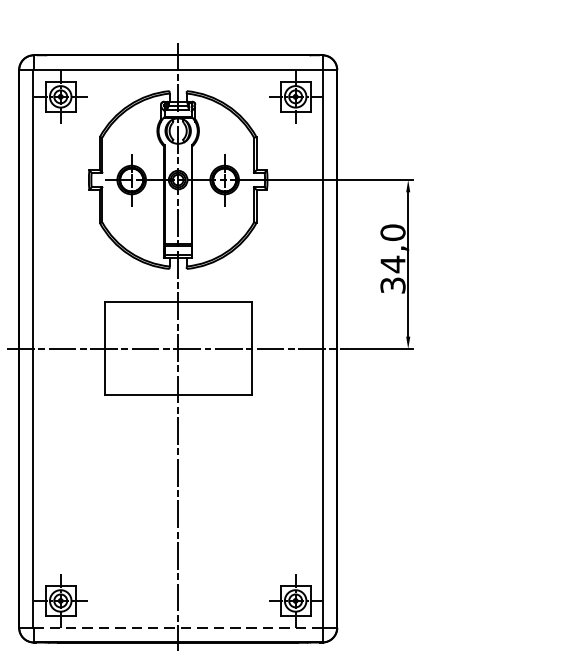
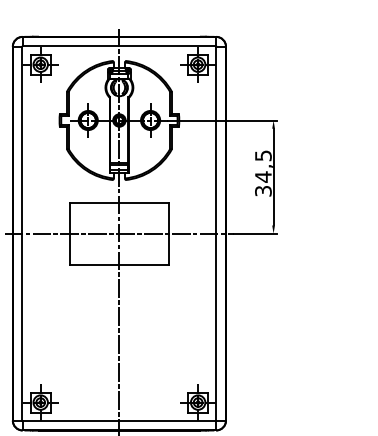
text: (393, 232) -> (263, 155), 34,0 -> 34,5
line: (178, 627) -> (119, 420), dashed -> solid

